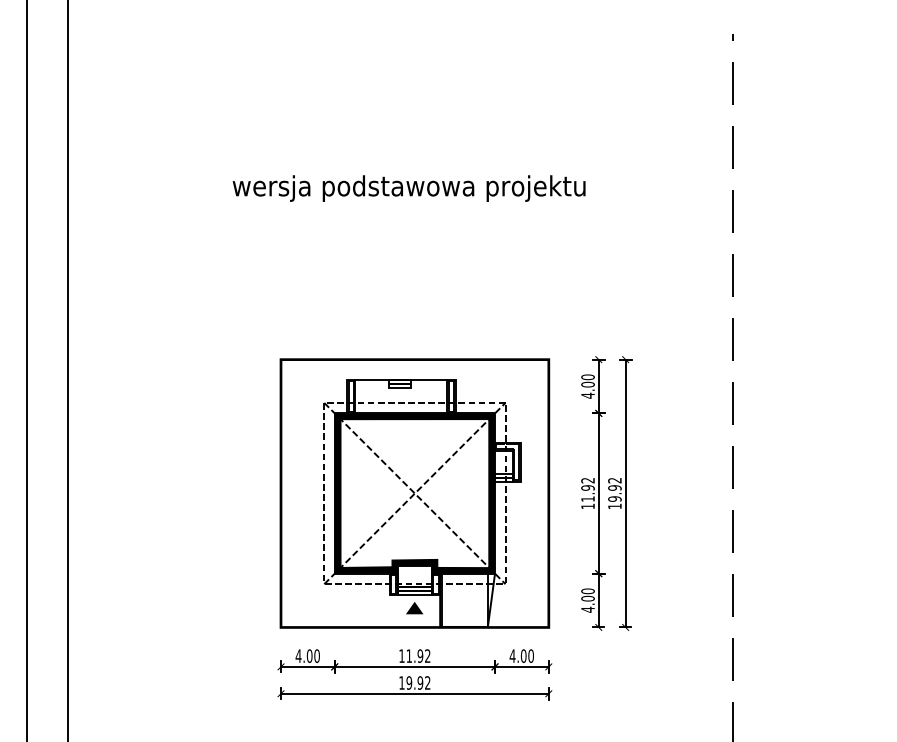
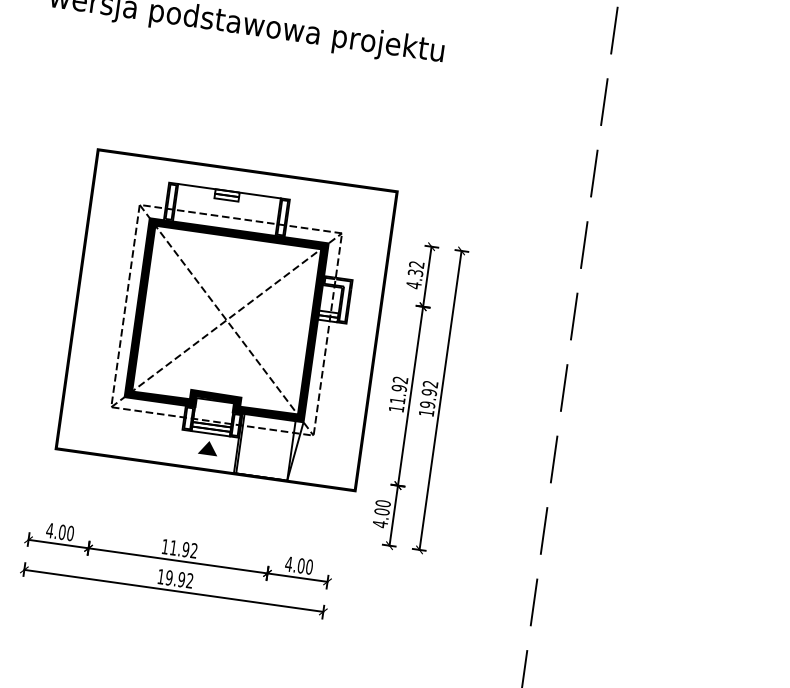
text: (587, 380) -> (415, 268), 4.00 -> 4.32
part: (414, 493) -> (226, 320), moved

